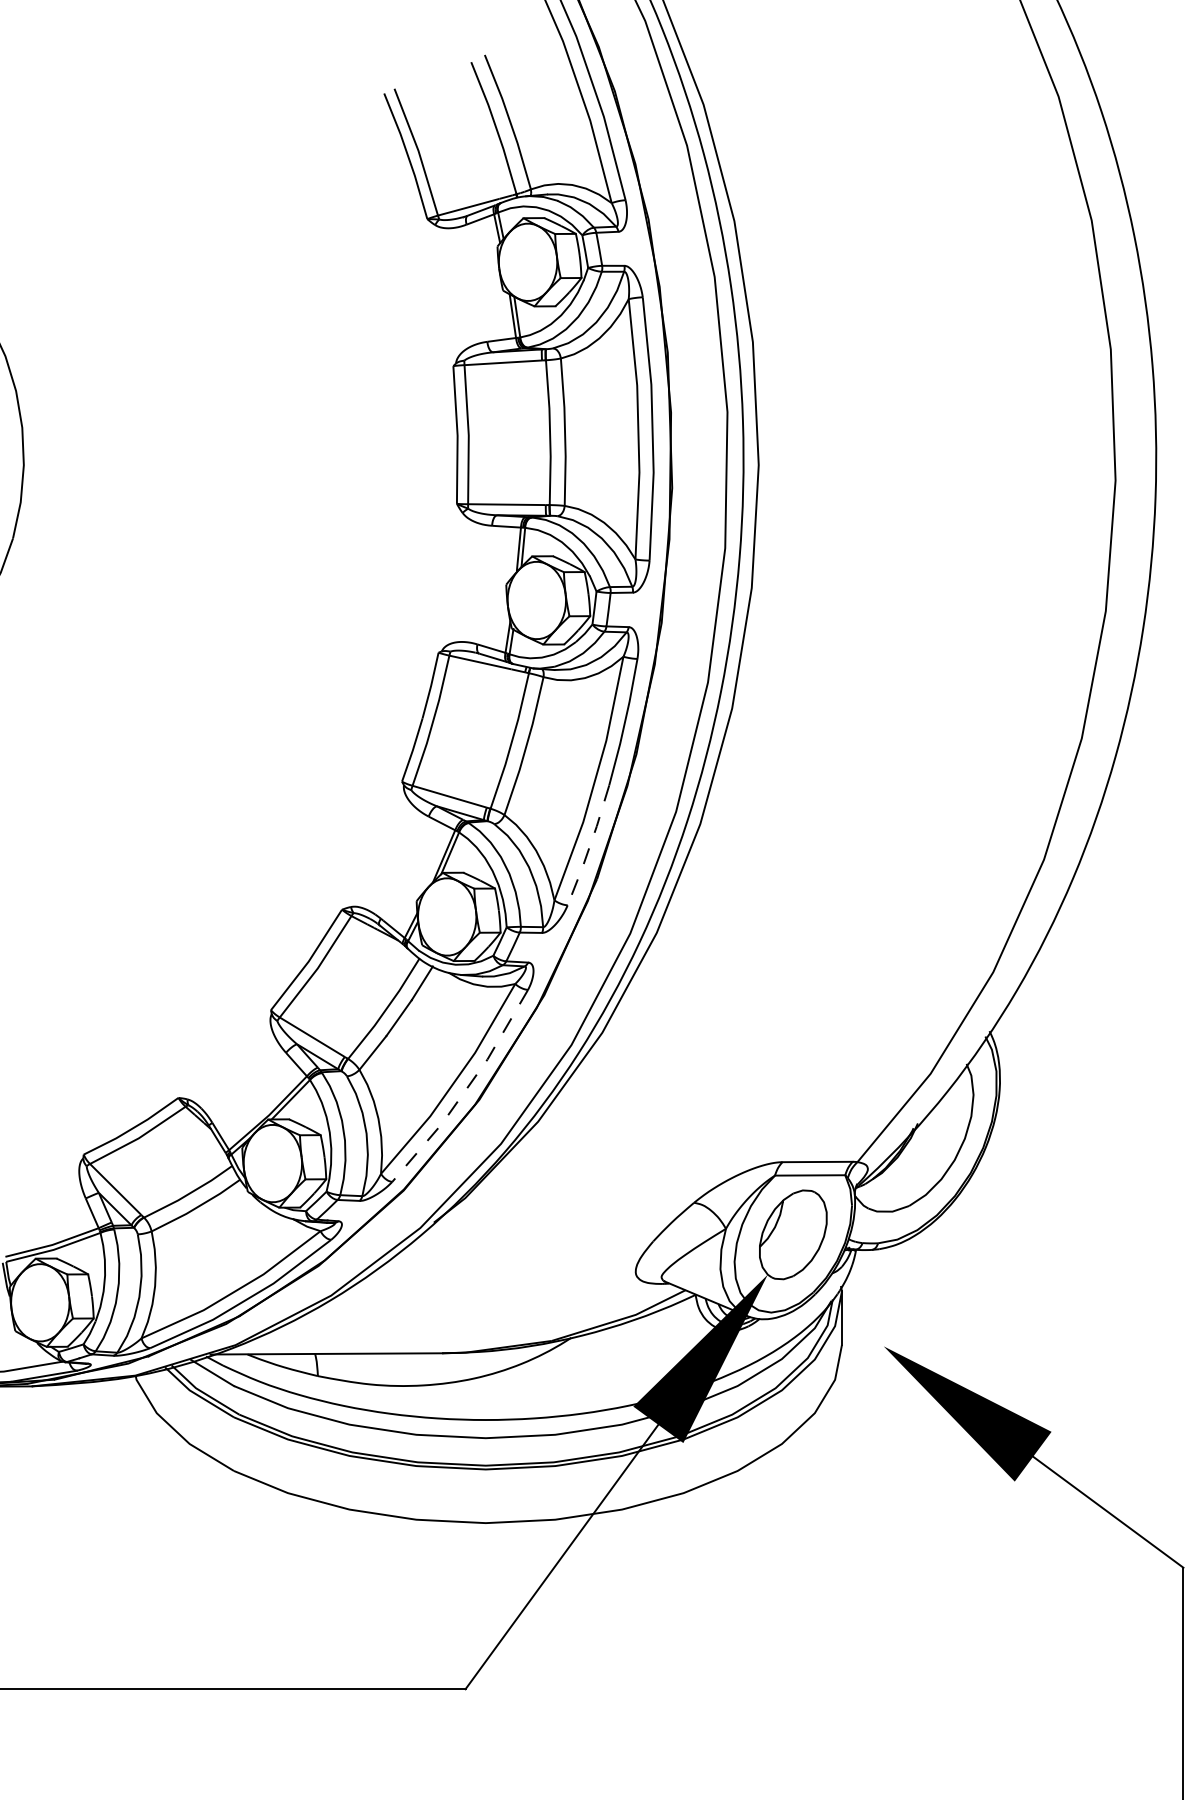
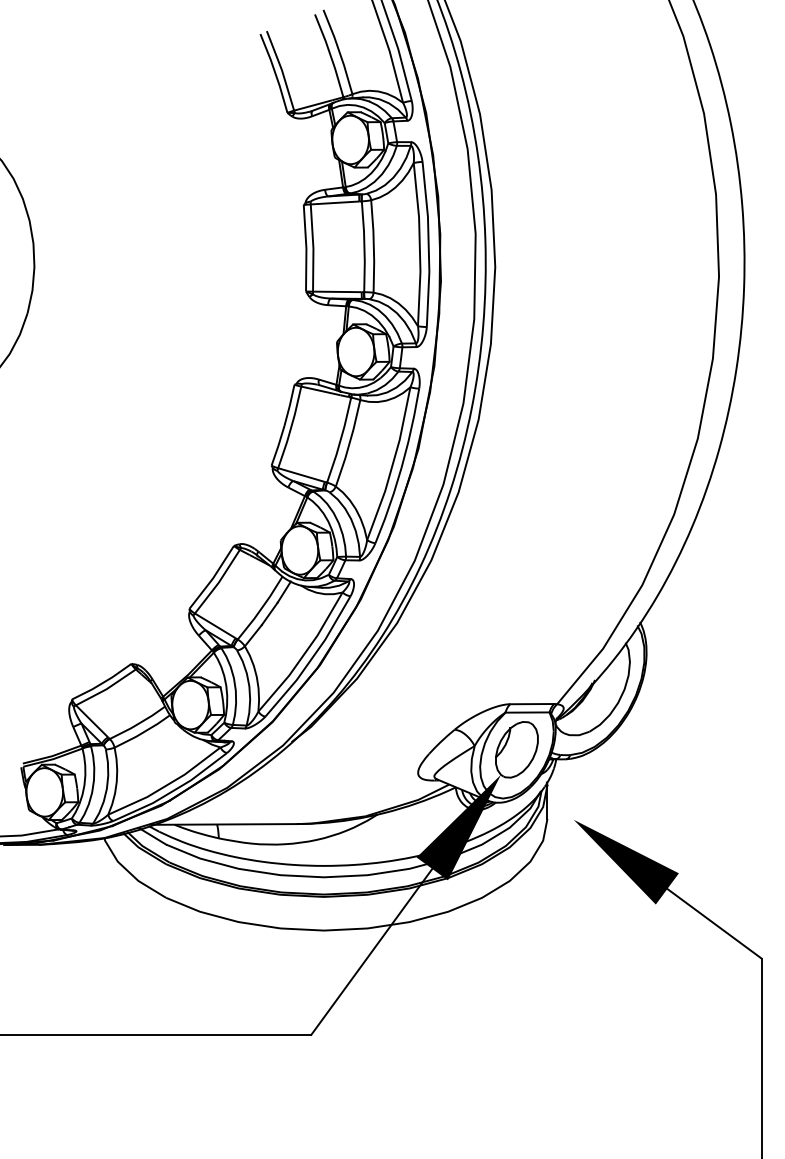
line: (590, 846) -> (389, 506), dashed -> solid
line: (465, 1090) -> (311, 659), dashed -> solid

